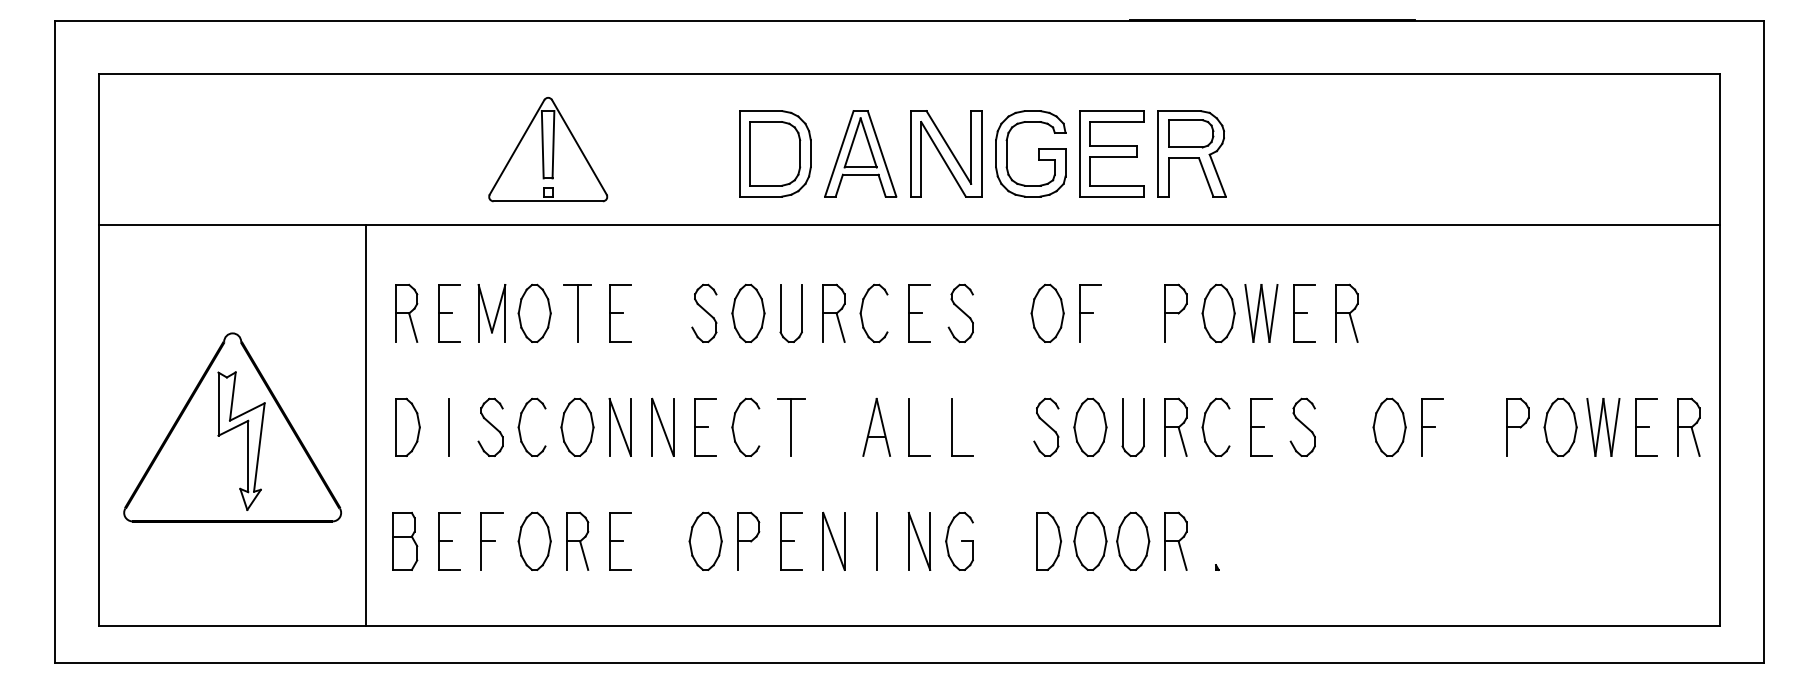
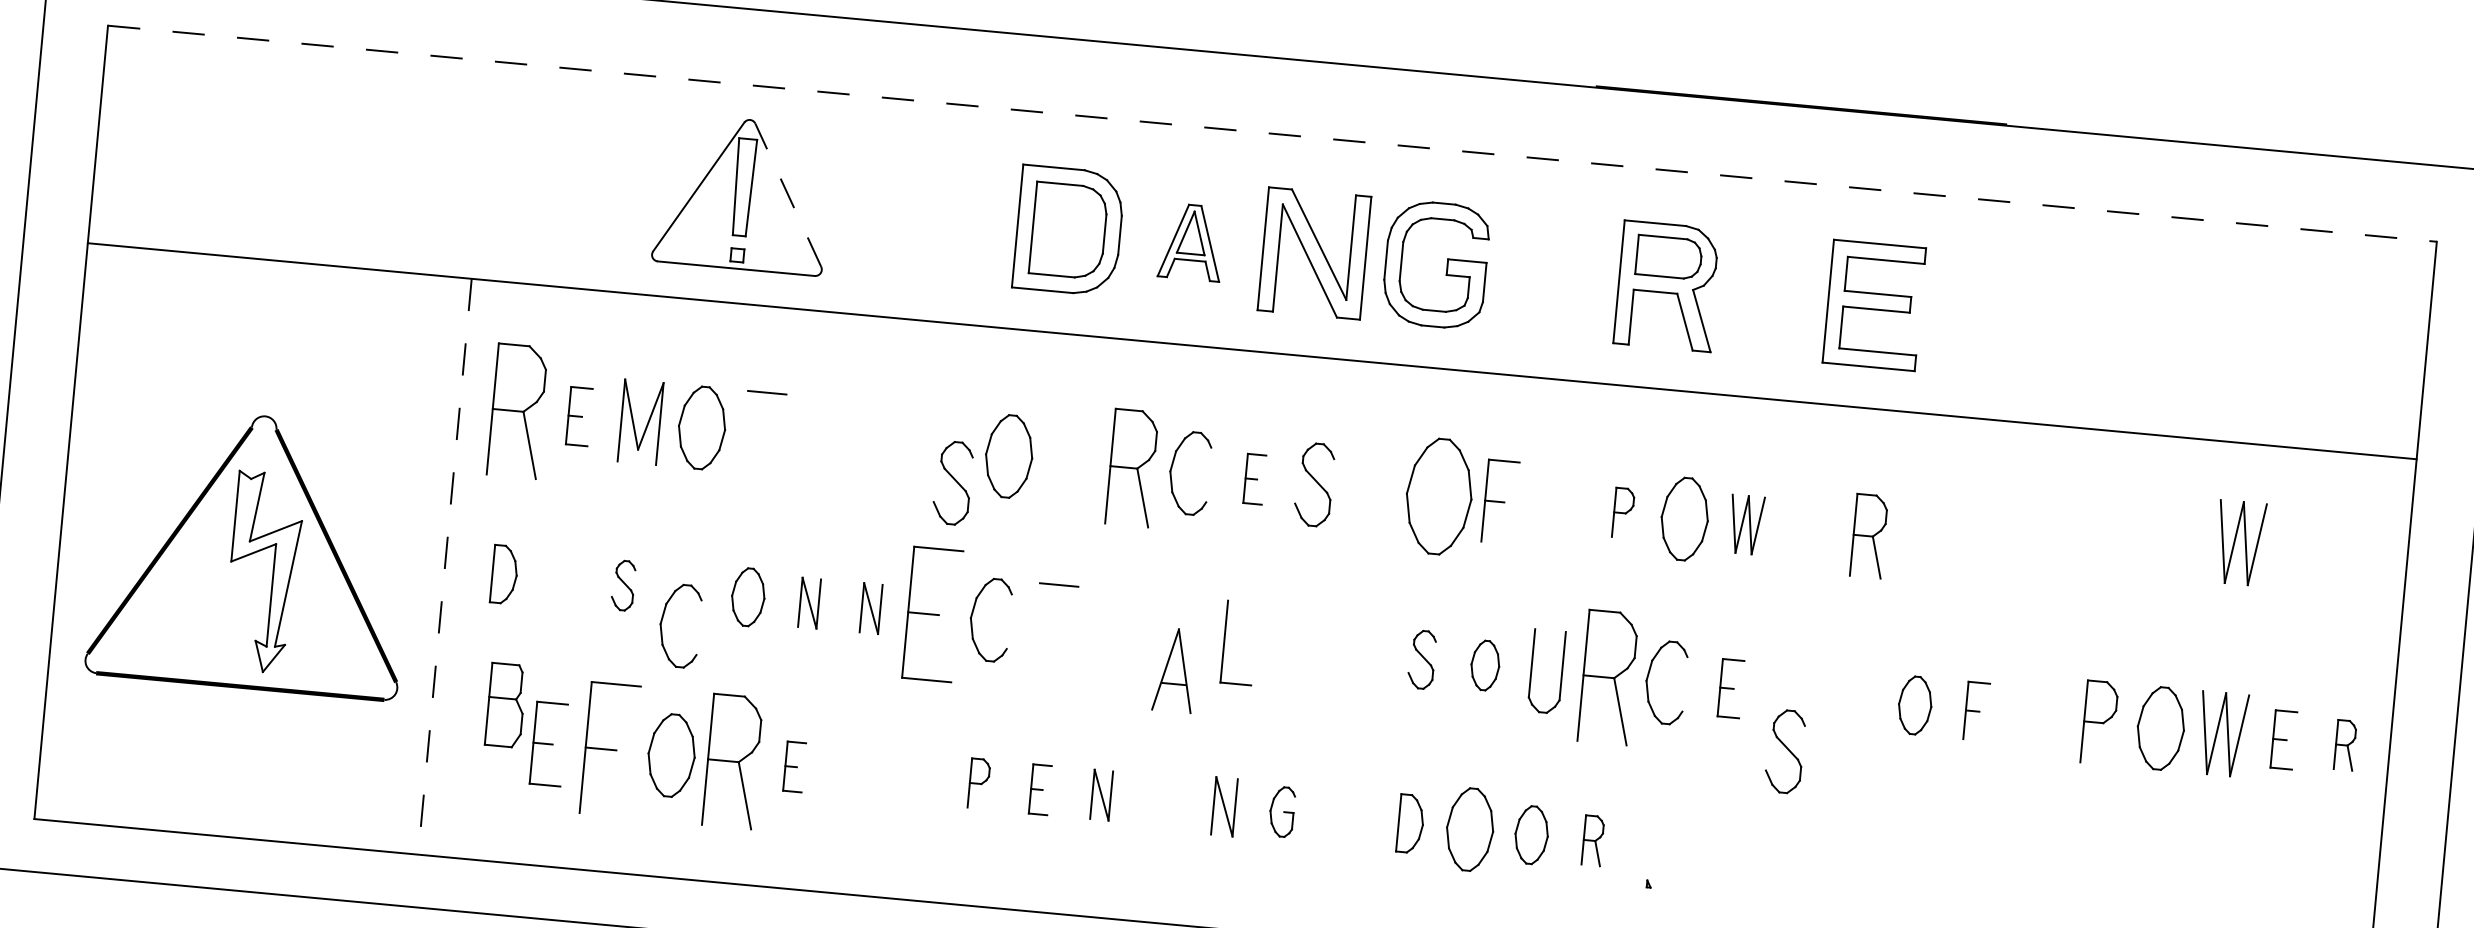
line: (910, 73) -> (1273, 133), solid -> dashed
line: (579, 147) -> (788, 195), solid -> dashed
part: (860, 153) -> (1191, 241), size x0.6
part: (1111, 153) -> (1873, 304), moved
part: (1603, 294) -> (2240, 543), added
part: (406, 312) -> (517, 409), size x1.6
line: (577, 312) -> (763, 432), removed
part: (704, 312) -> (953, 481), moved
part: (833, 312) -> (1131, 466), size x1.4
part: (1047, 312) -> (1438, 494), size x1.4
part: (1175, 312) -> (1622, 512), size x0.6
part: (449, 313) -> (579, 416), size x0.7
part: (620, 313) -> (825, 439), removed
part: (781, 313) -> (1056, 460), removed
part: (919, 313) -> (1254, 479), size x0.6
part: (1261, 313) -> (1746, 524), size x0.7
part: (1304, 313) -> (1808, 530), removed
part: (520, 424) -> (663, 620), moved
line: (366, 426) -> (445, 568), solid -> dashed
part: (407, 426) -> (504, 573), size x0.7
line: (449, 426) -> (564, 579), removed
part: (490, 426) -> (623, 584), size x0.6
part: (577, 426) -> (748, 596), size x0.7
part: (662, 426) -> (870, 607), size x0.6
line: (791, 426) -> (1055, 624), removed
part: (876, 426) -> (1174, 669), moved
part: (1046, 426) -> (1422, 658), size x0.7
part: (1090, 426) -> (1485, 664), size x0.6
part: (1175, 426) -> (1607, 675), size x1.6
part: (1302, 426) -> (1784, 750), moved
part: (1389, 426) -> (1915, 704), size x0.7
part: (1688, 426) -> (2344, 744), size x0.6
part: (619, 427) -> (808, 603), size x0.6
part: (705, 427) -> (932, 614), size x1.6
part: (952, 427) -> (1287, 647), removed
part: (1261, 427) -> (1731, 688), size x0.7
part: (1432, 427) -> (1976, 711), size x0.7
part: (1646, 427) -> (2284, 740), size x0.7
part: (577, 540) -> (733, 759), size x1.6
part: (705, 540) -> (917, 776), removed
part: (748, 540) -> (978, 782), size x0.6
part: (833, 540) -> (1101, 794), size x0.6
line: (876, 540) -> (1162, 799), removed
part: (959, 540) -> (1282, 810), size x0.6
part: (1049, 540) -> (1411, 822), size x0.7
part: (1133, 540) -> (1532, 834), size x0.7
part: (1175, 540) -> (1592, 839), size x0.6
part: (405, 541) -> (506, 705), moved
part: (491, 541) -> (609, 749), size x1.6
part: (620, 541) -> (794, 767), size x0.6
part: (791, 541) -> (1040, 789), size x0.6
part: (919, 541) -> (1224, 806), size x0.7

